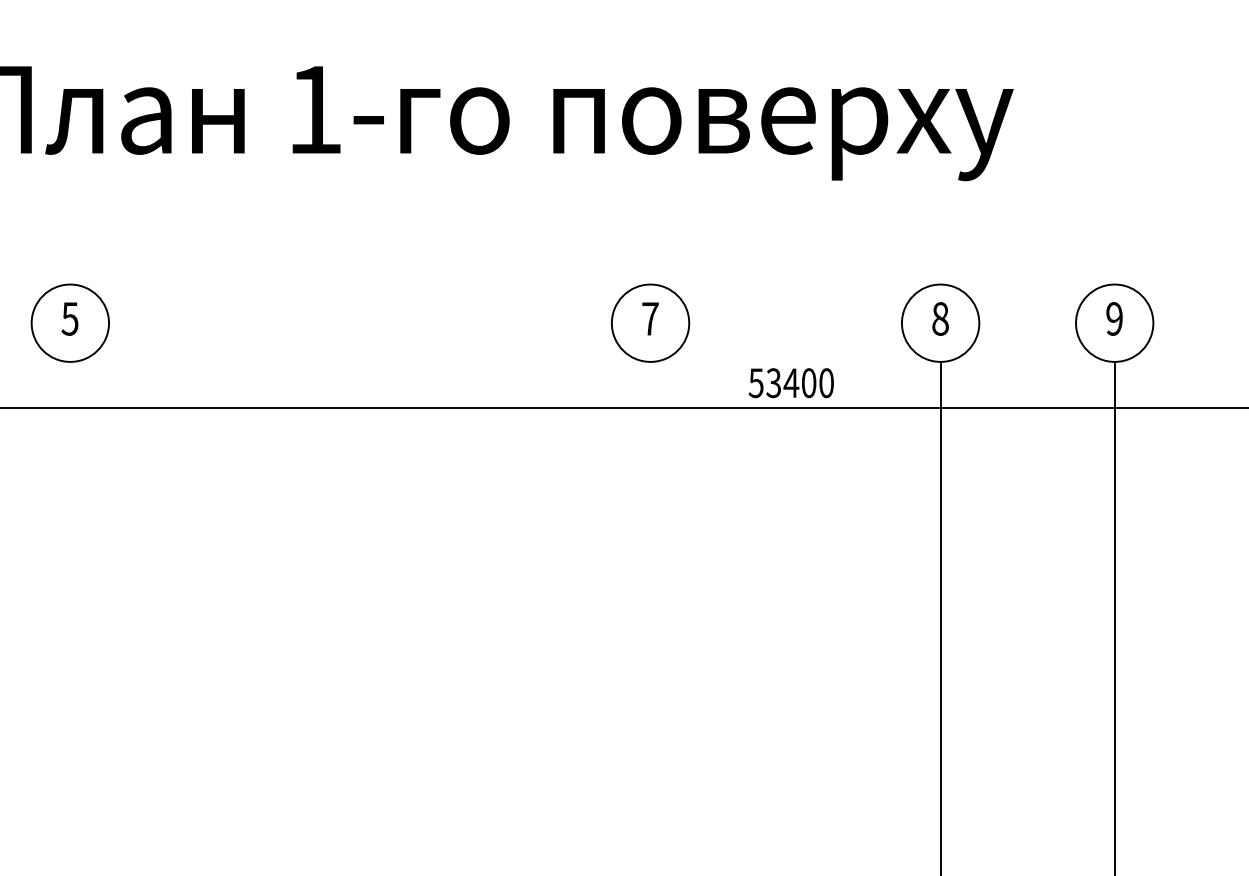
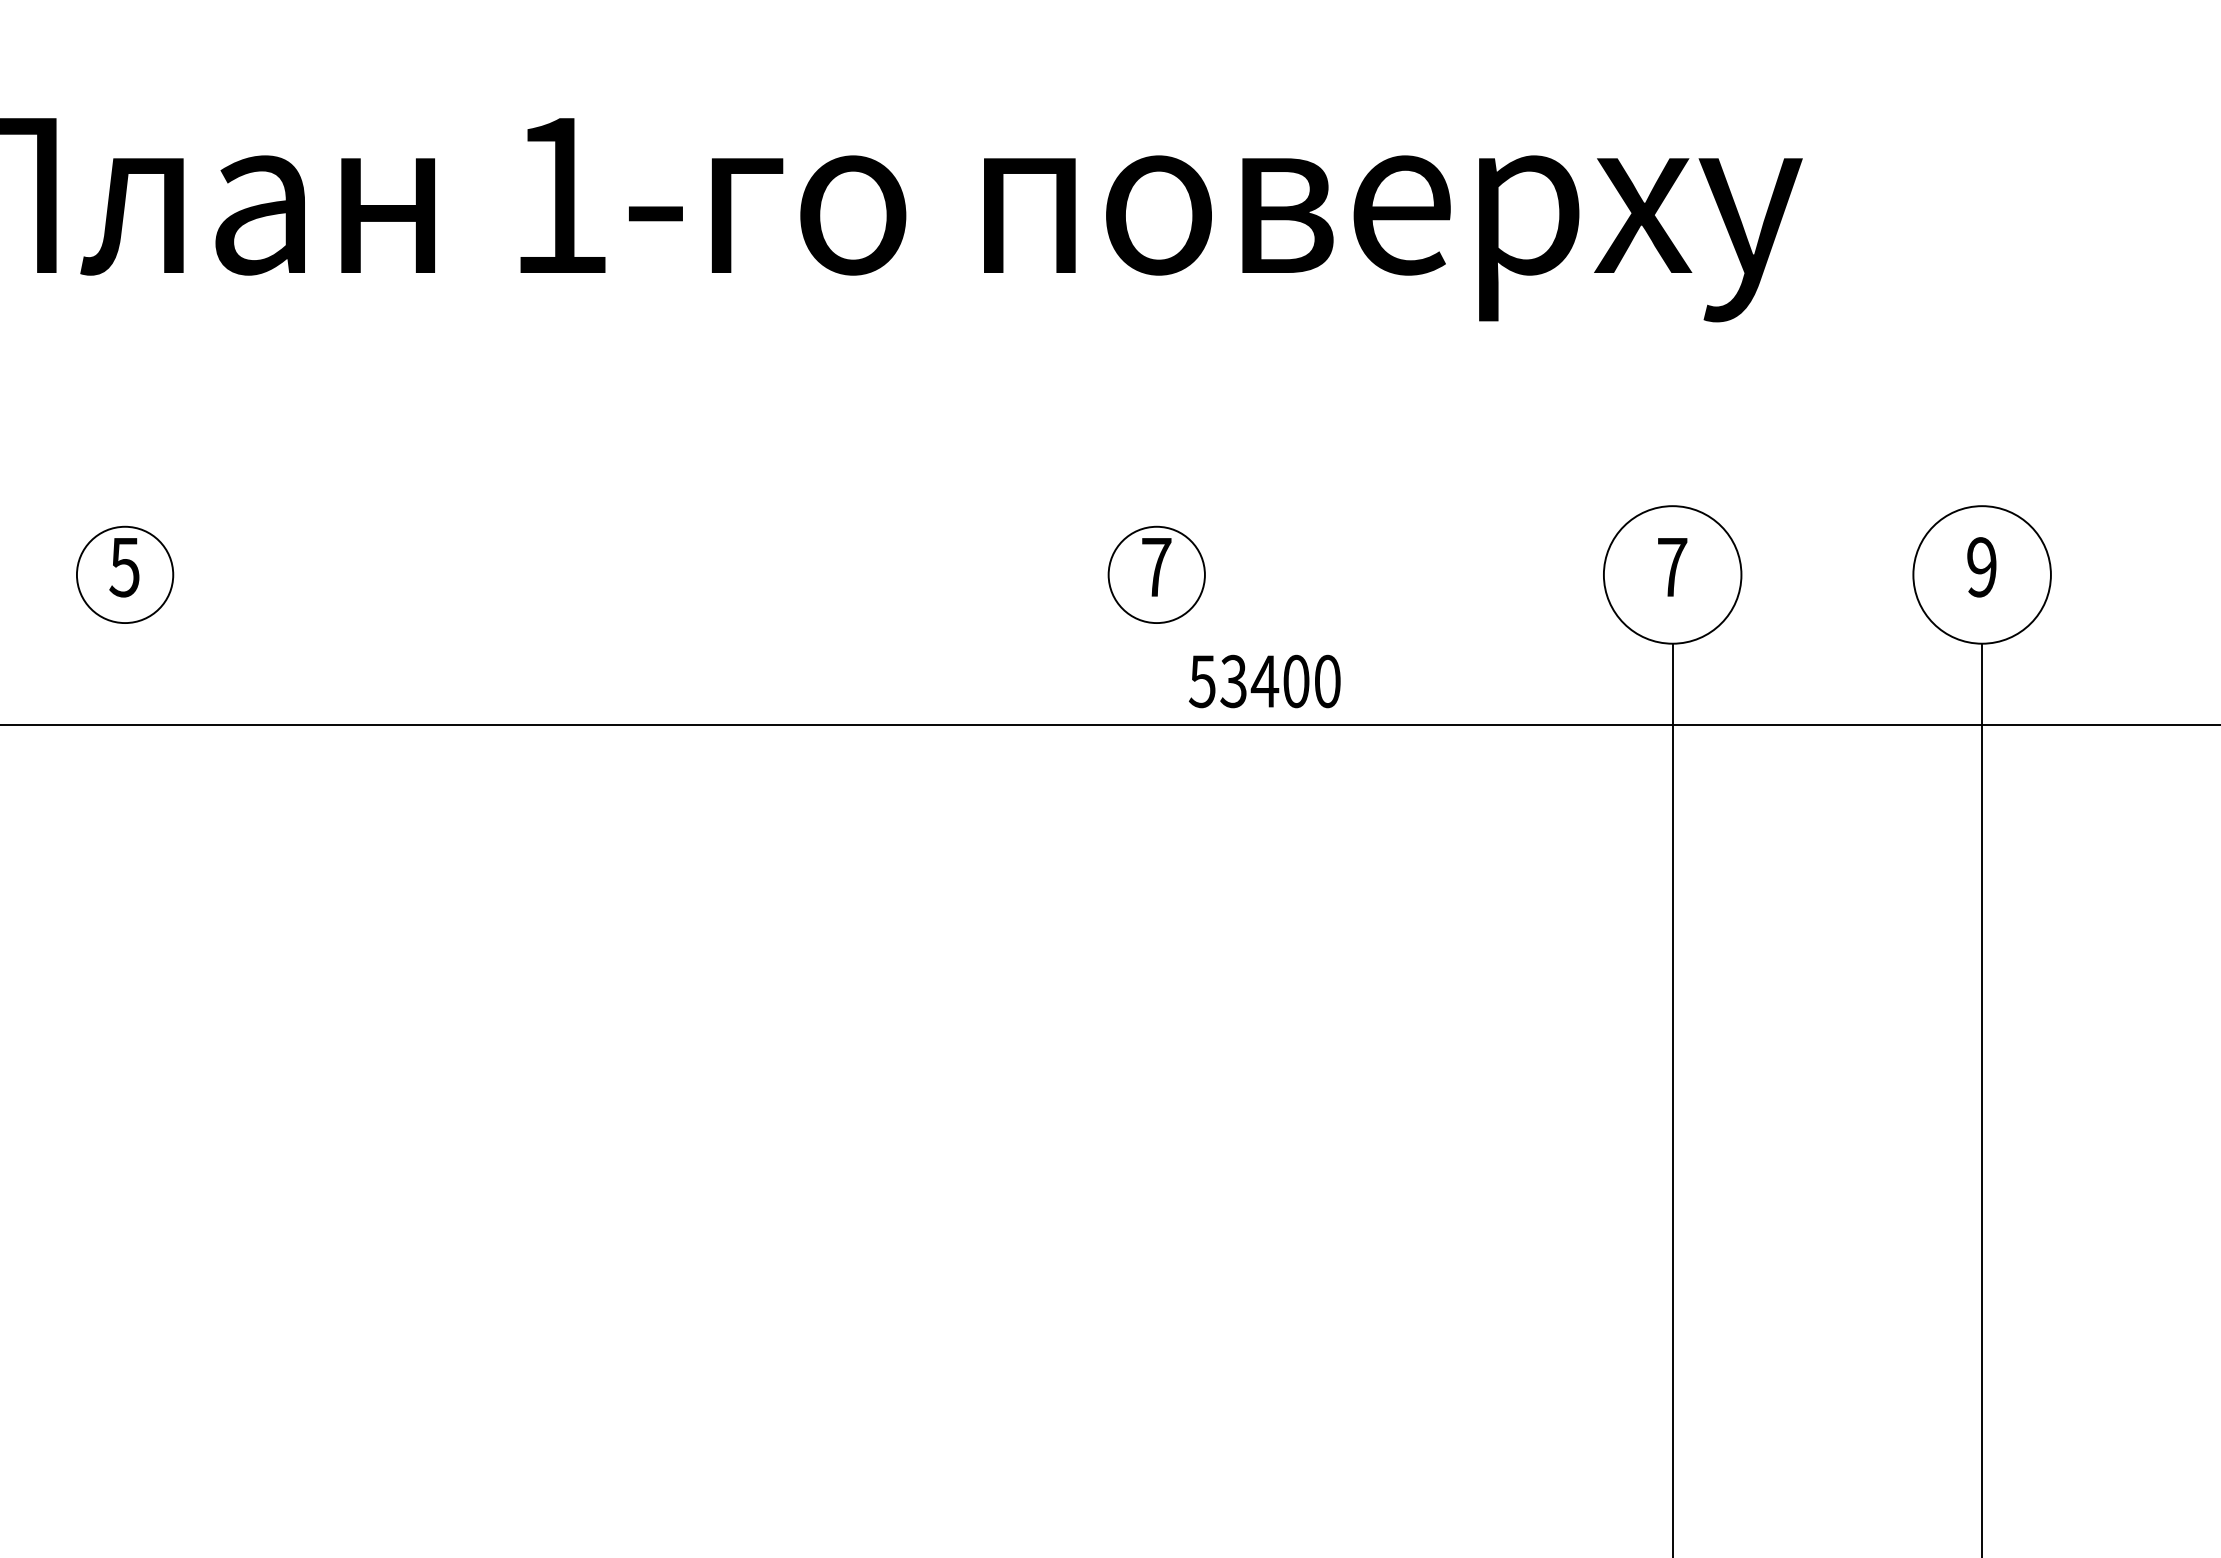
text: (940, 318) -> (1672, 566), 8 -> 7
circle: (70, 322) -> (125, 573), size x0.7
circle: (650, 322) -> (1156, 573), size x0.7
text: (790, 383) -> (1263, 682), moved

